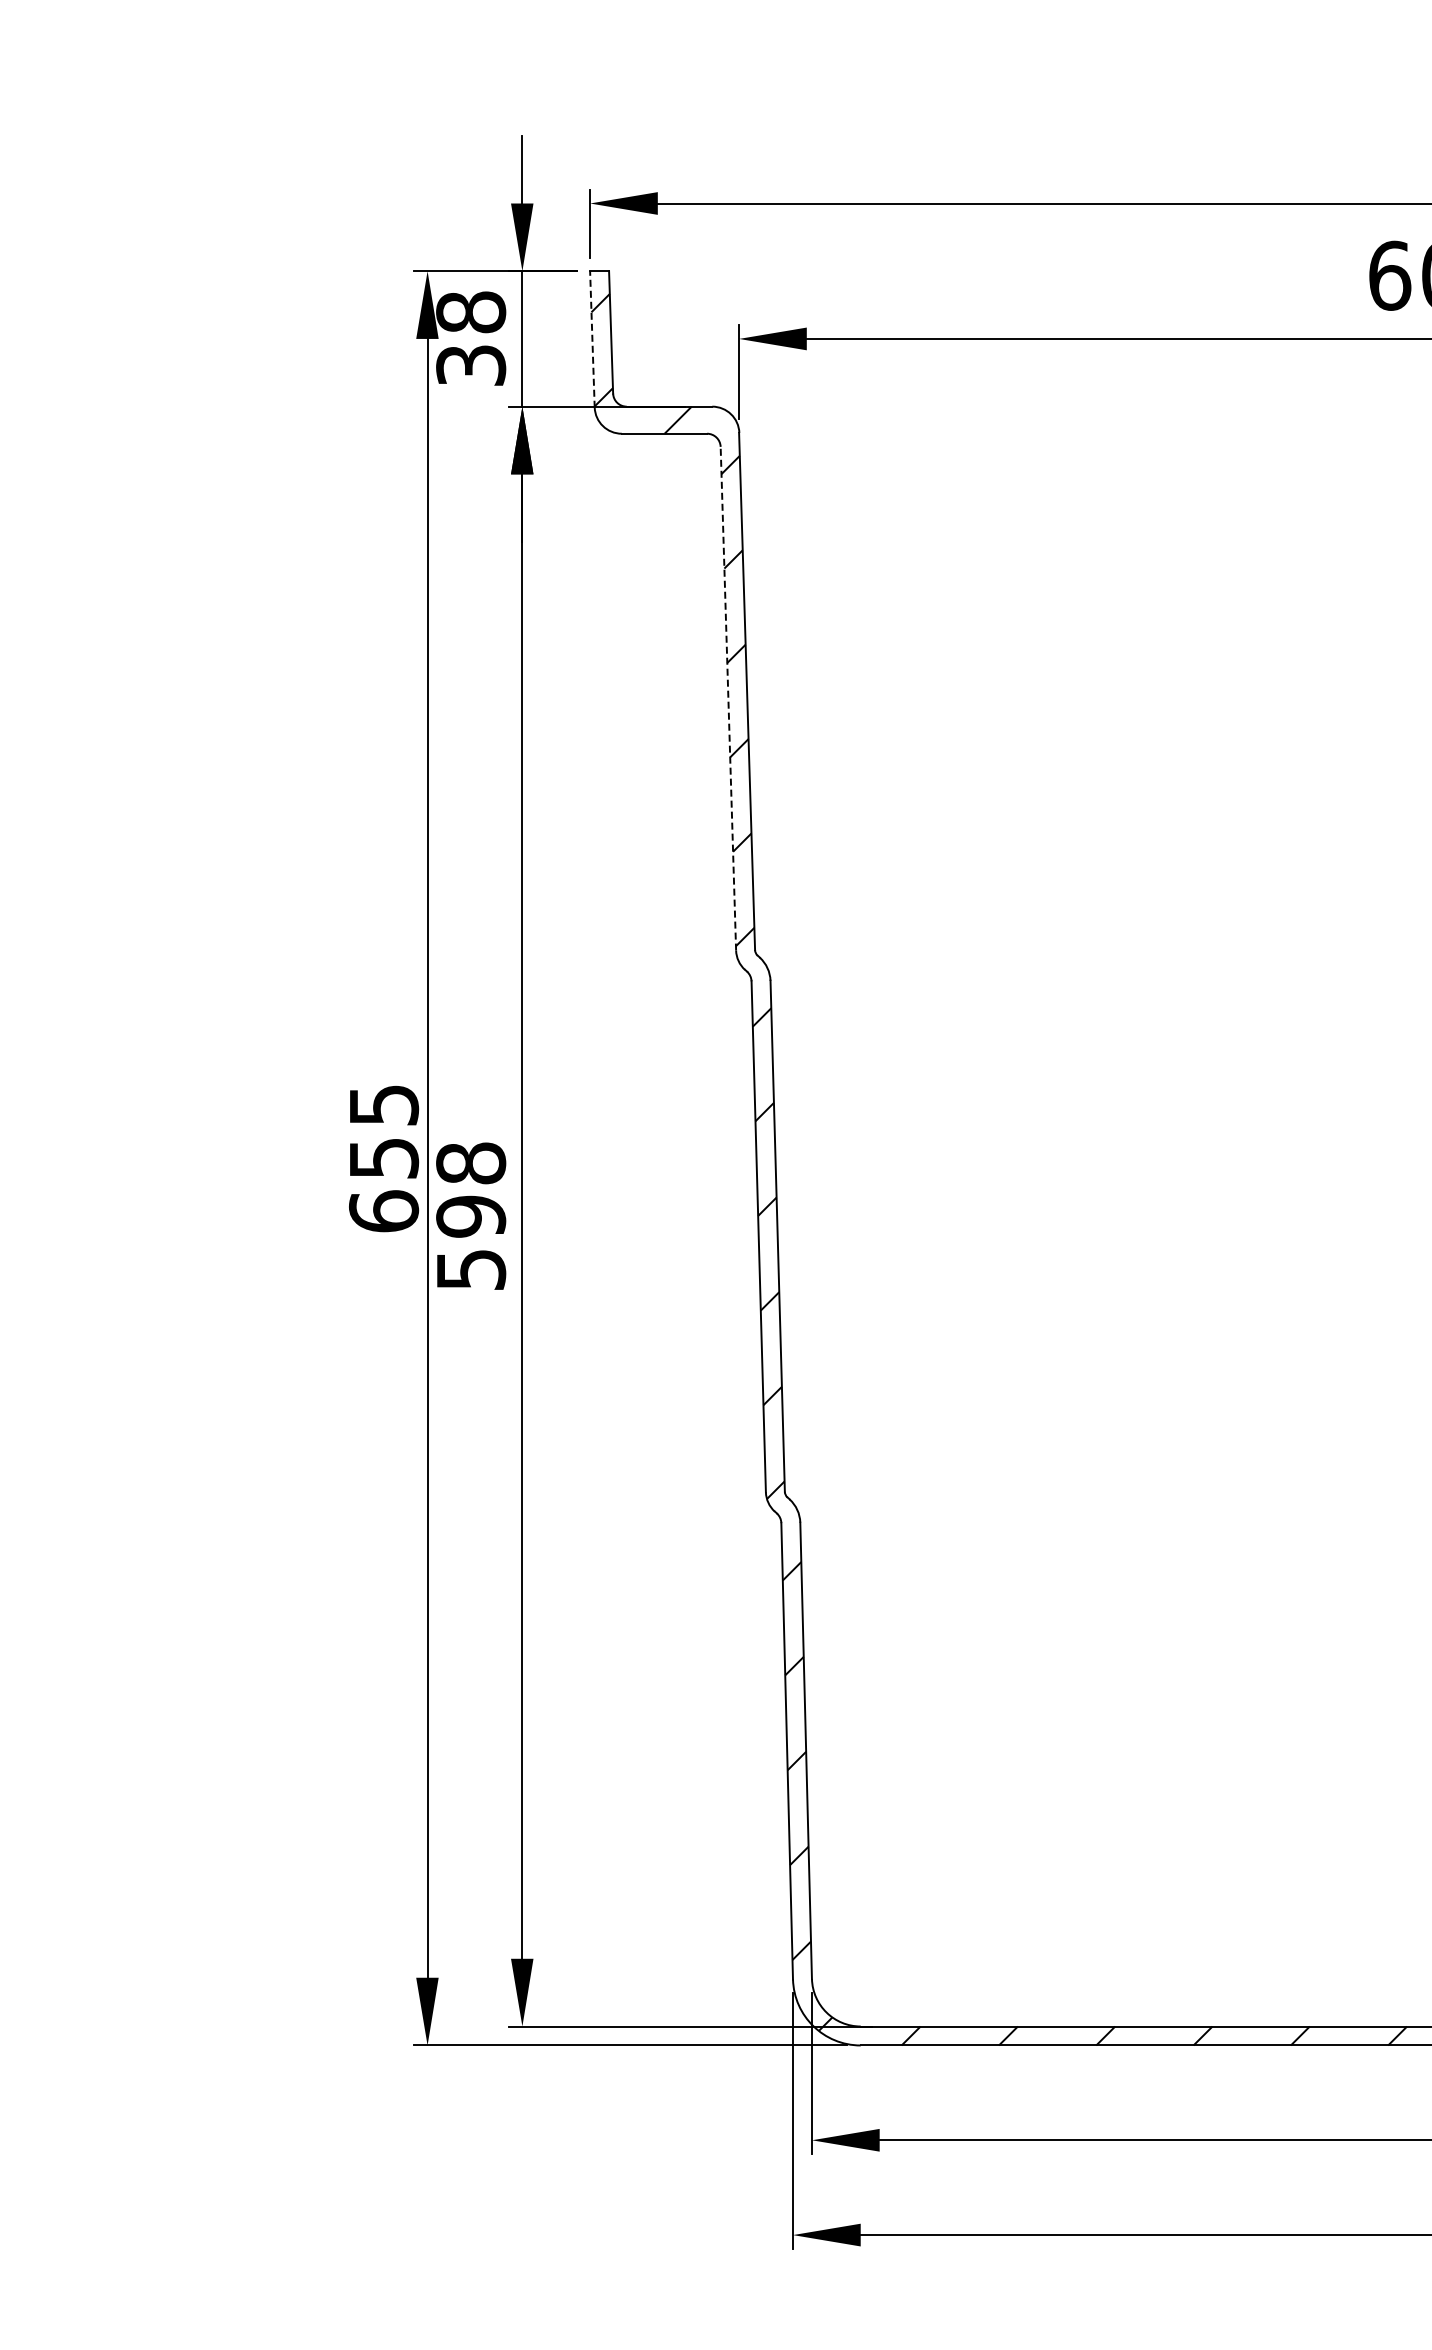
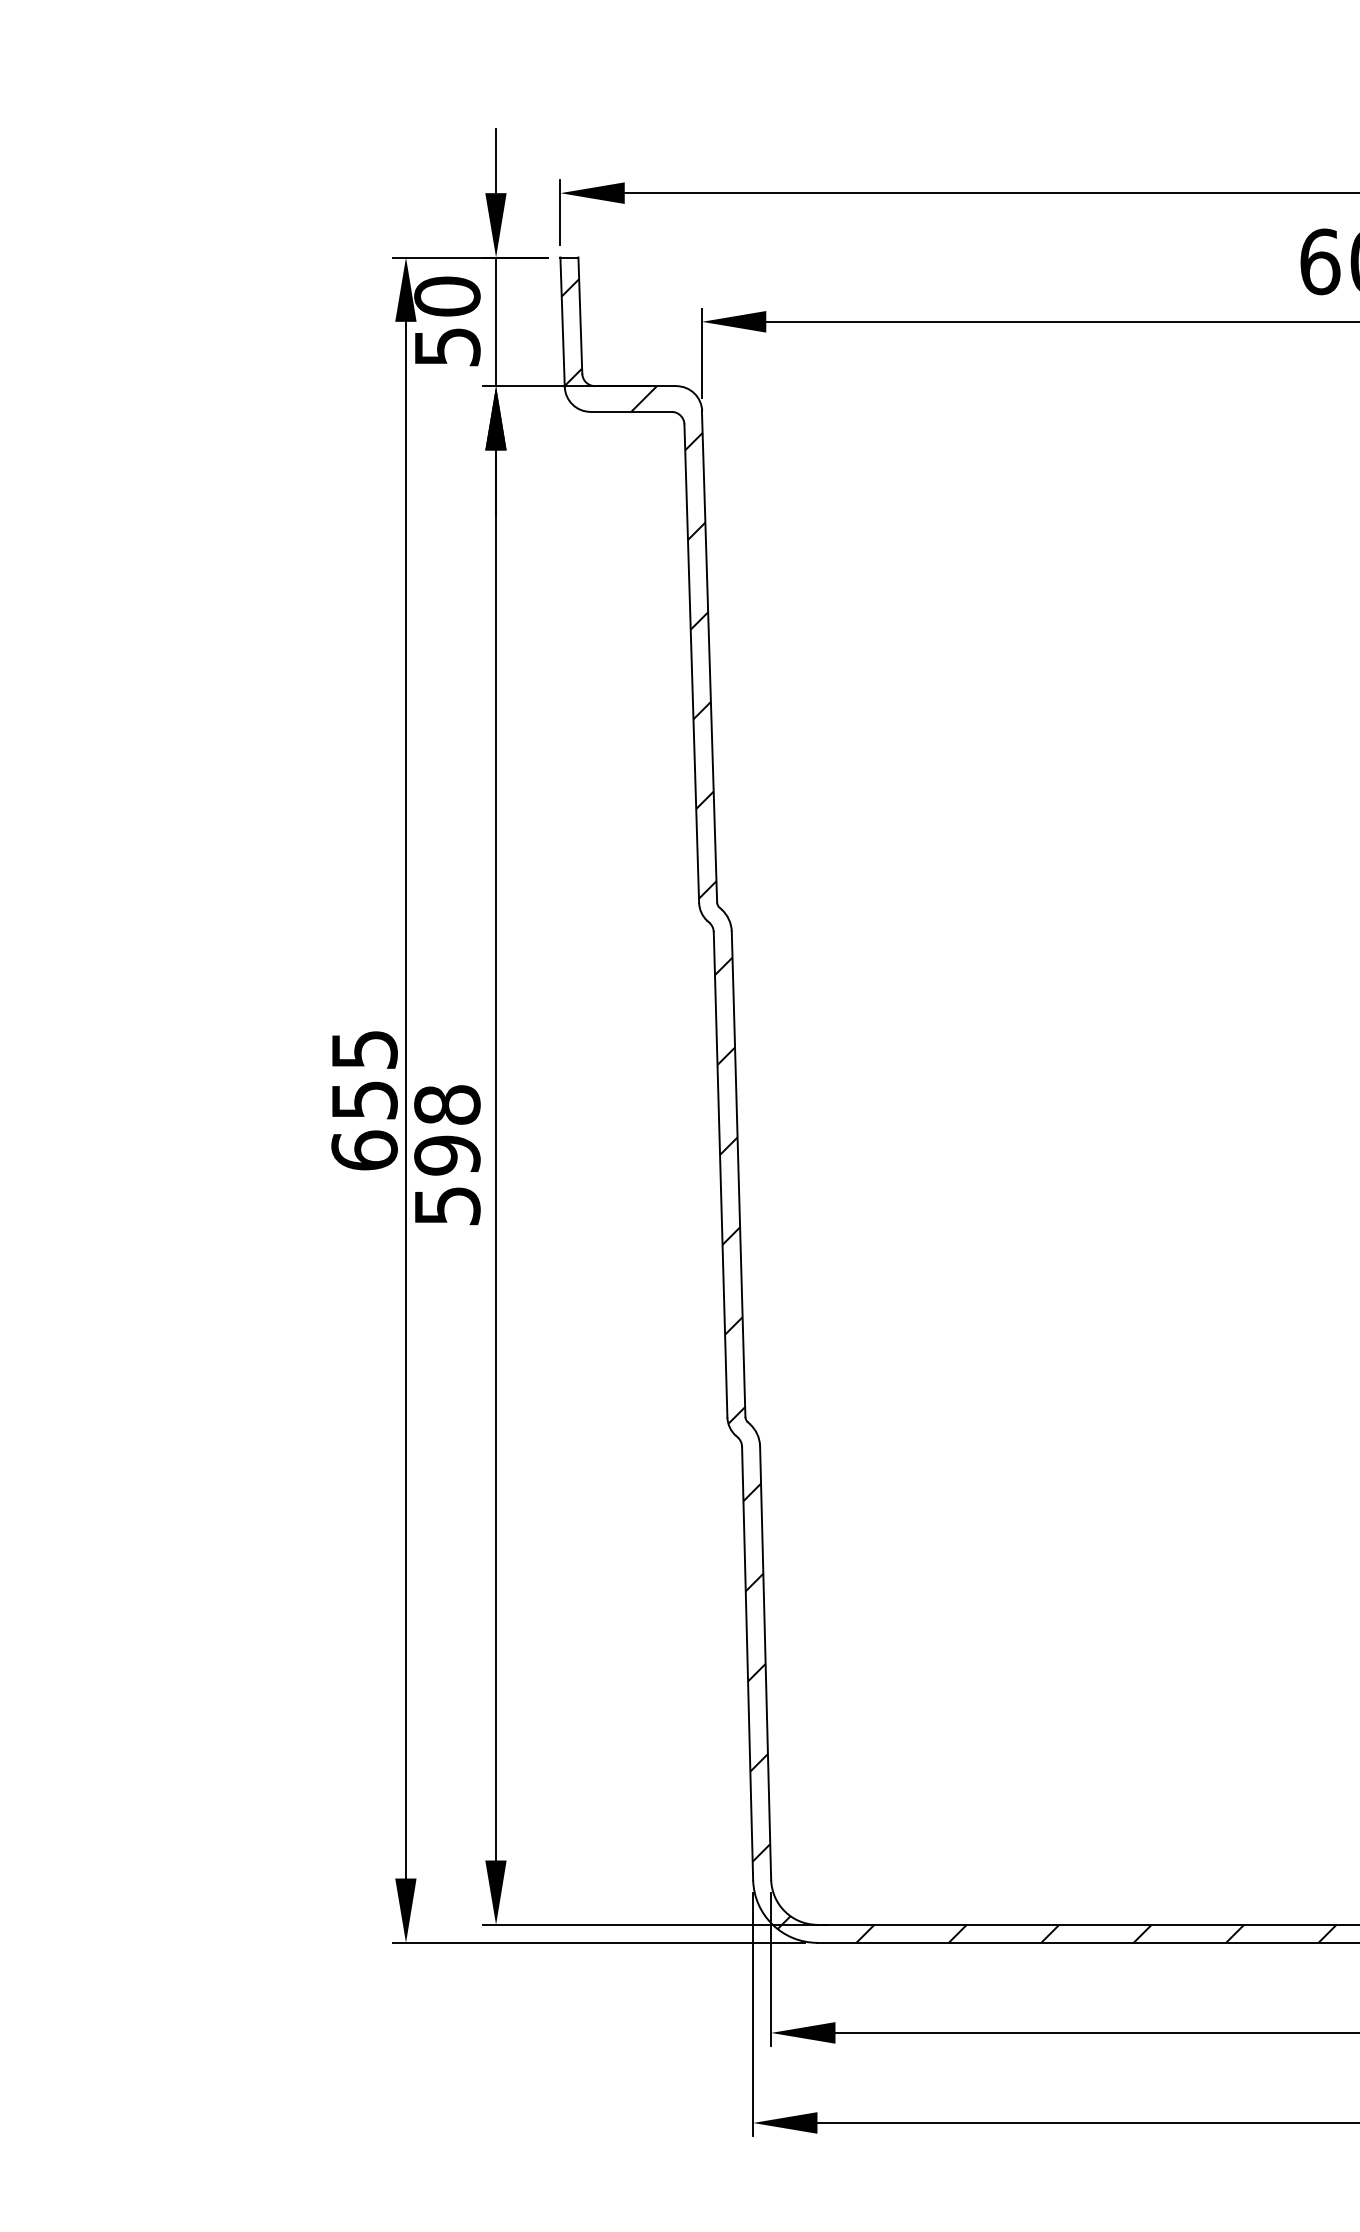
text: (470, 338) -> (446, 321), 38 -> 50
line: (592, 338) -> (562, 321), dashed -> solid
line: (728, 698) -> (691, 663), dashed -> solid

